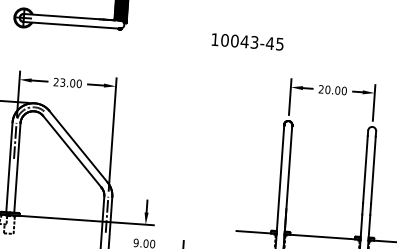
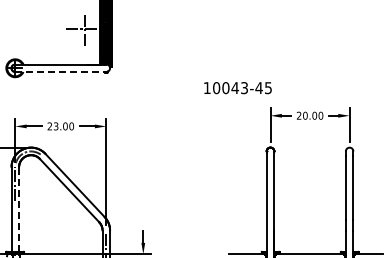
line: (72, 25) -> (61, 72), solid -> dashed
text: (247, 42) -> (237, 88), moved
line: (17, 166) -> (19, 208), solid -> dashed

